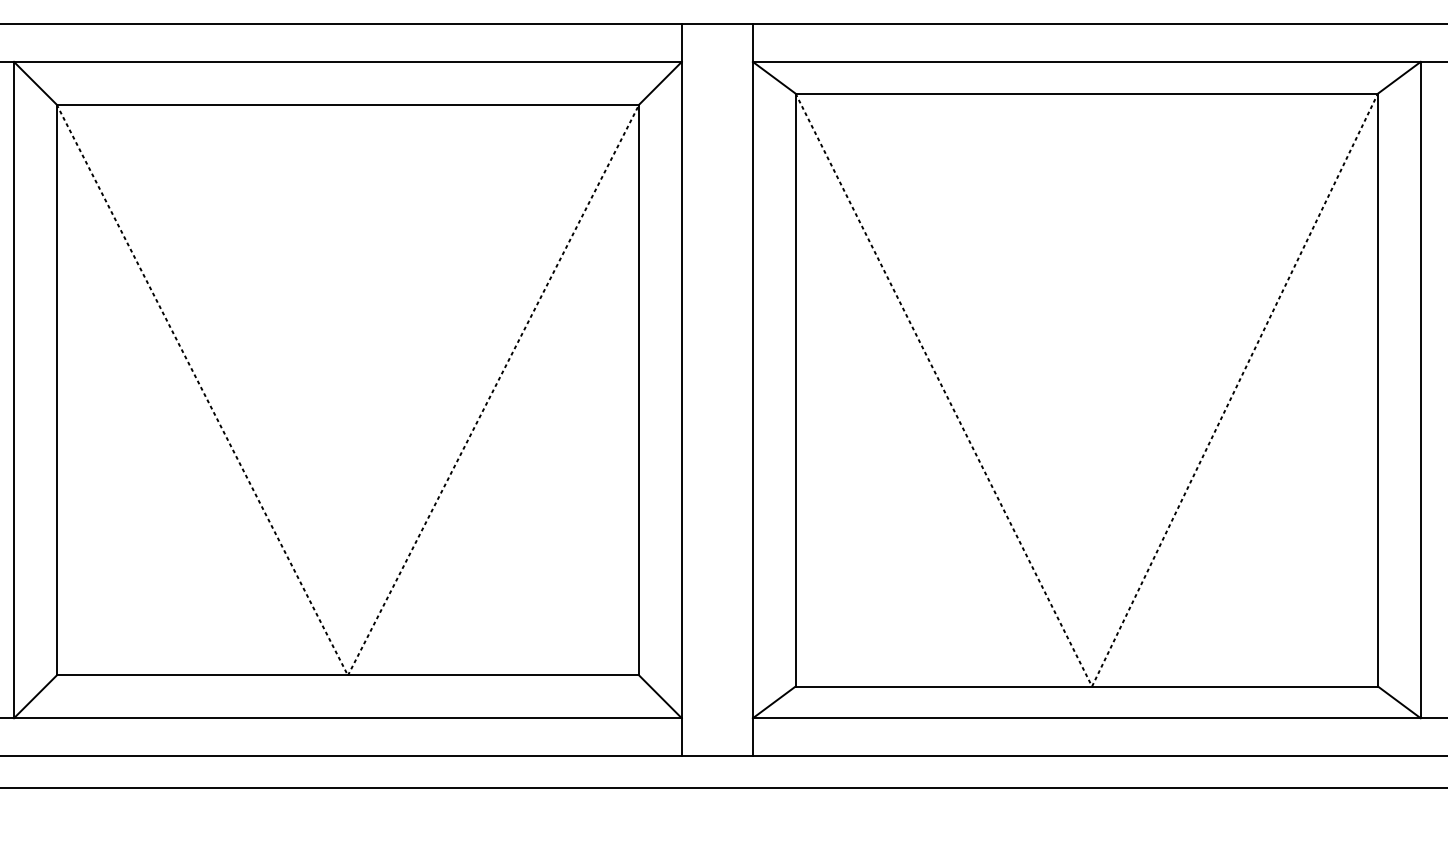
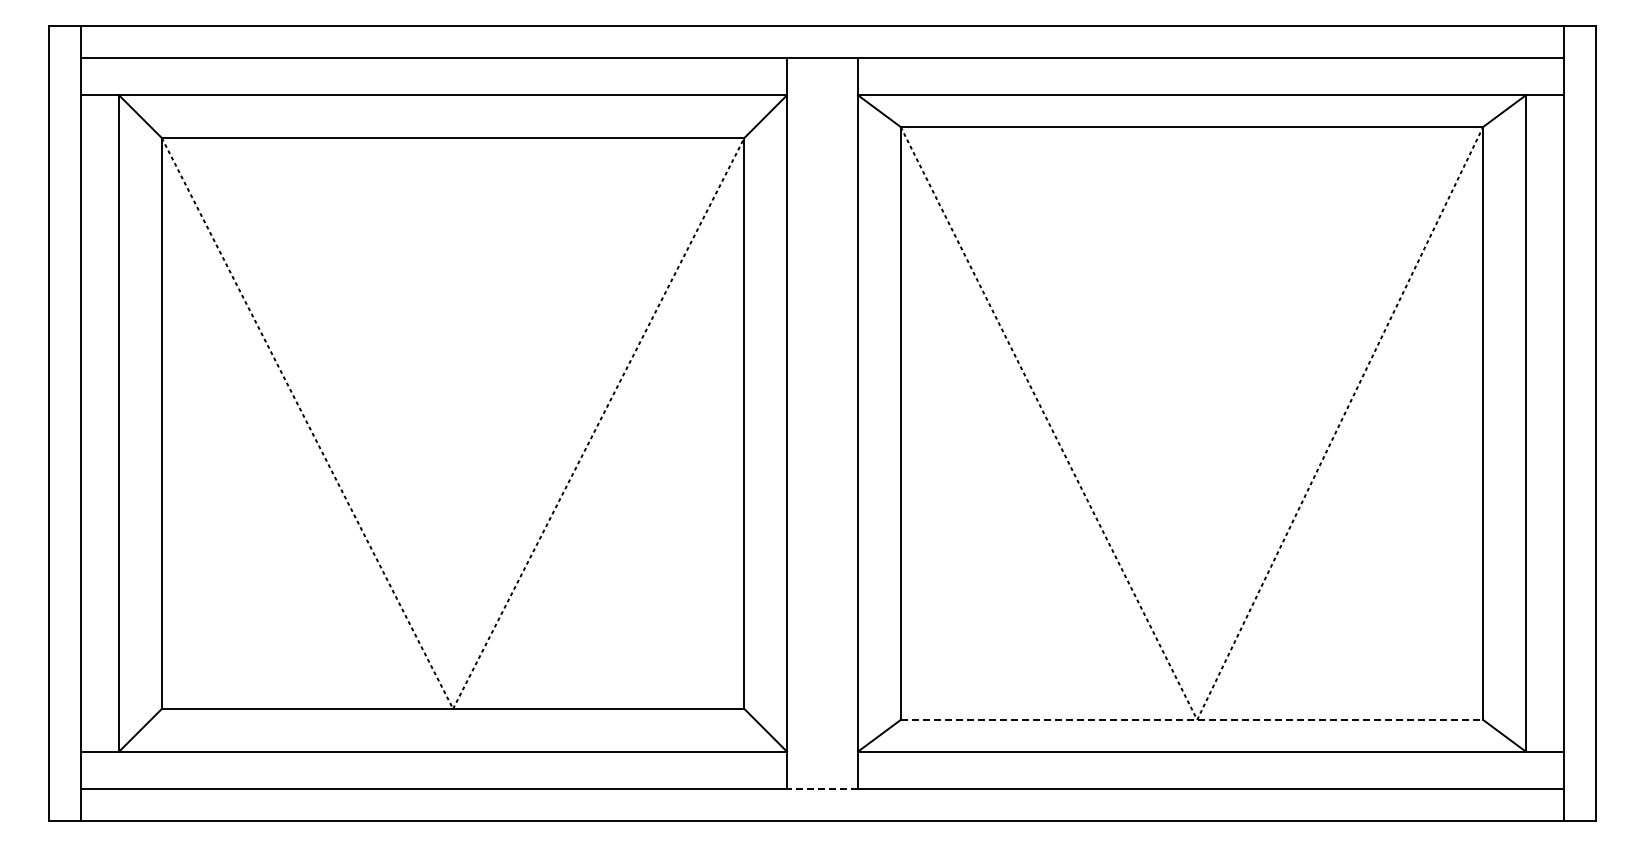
line: (1087, 686) -> (1192, 719), solid -> dashed
line: (717, 756) -> (822, 789), solid -> dashed

